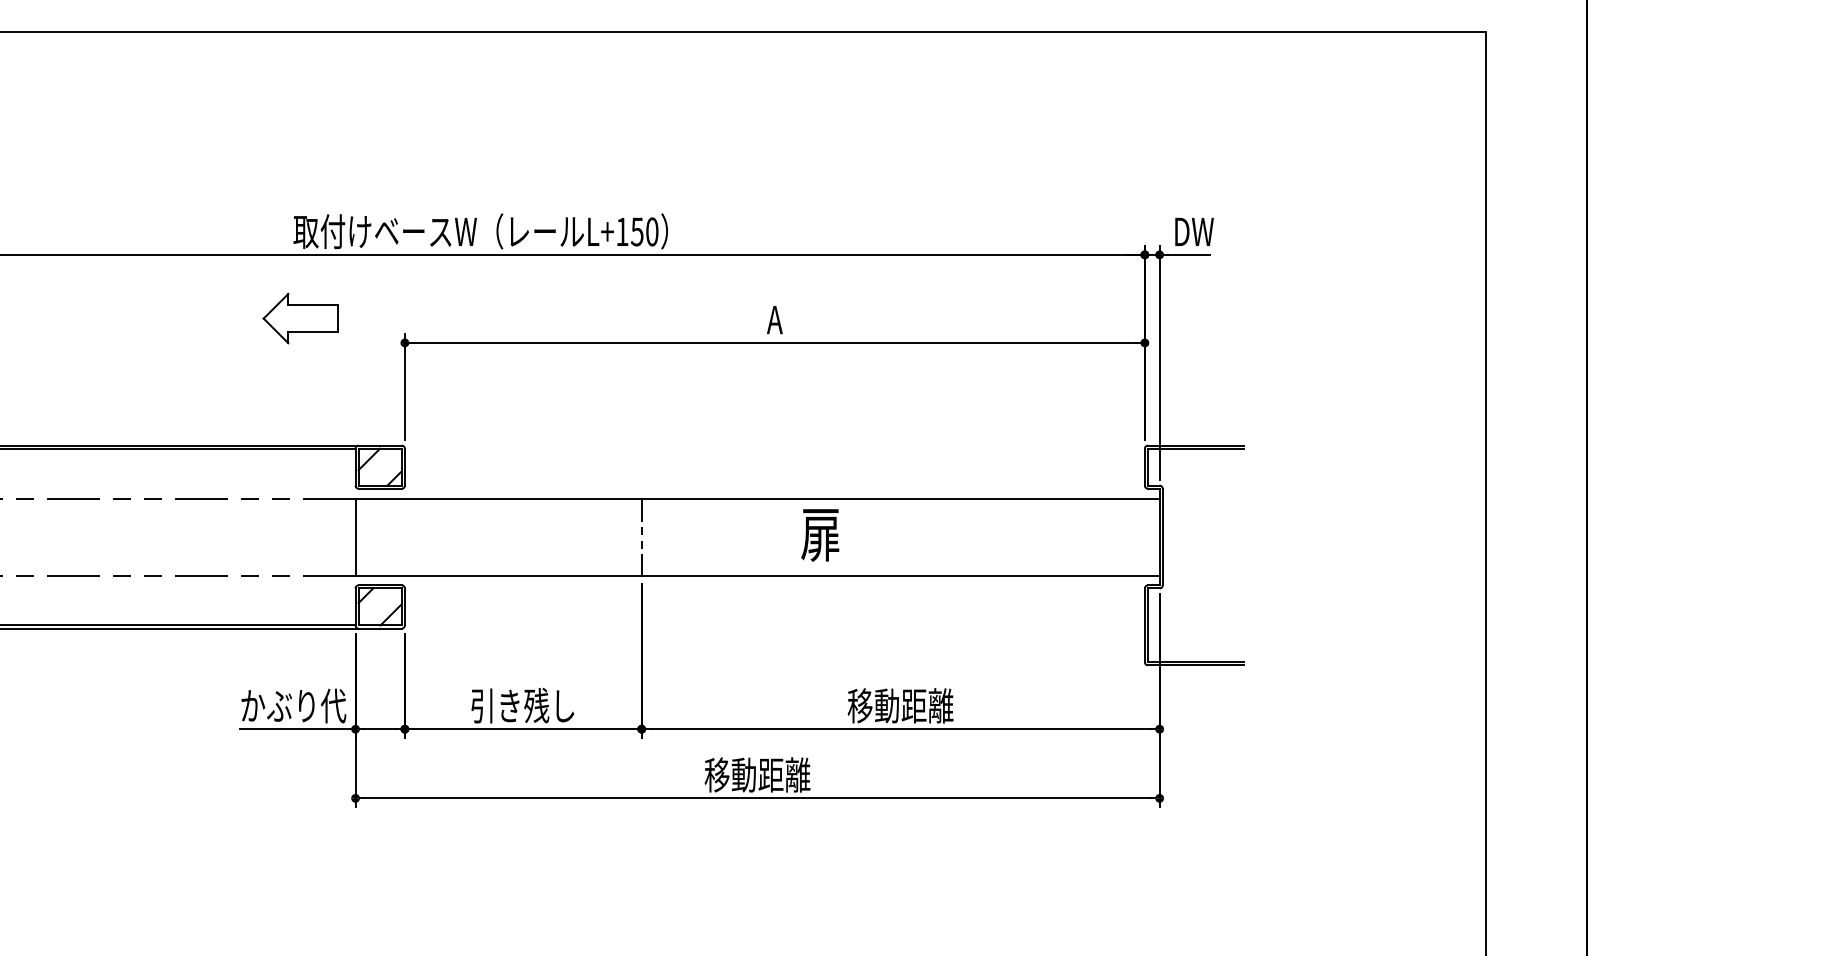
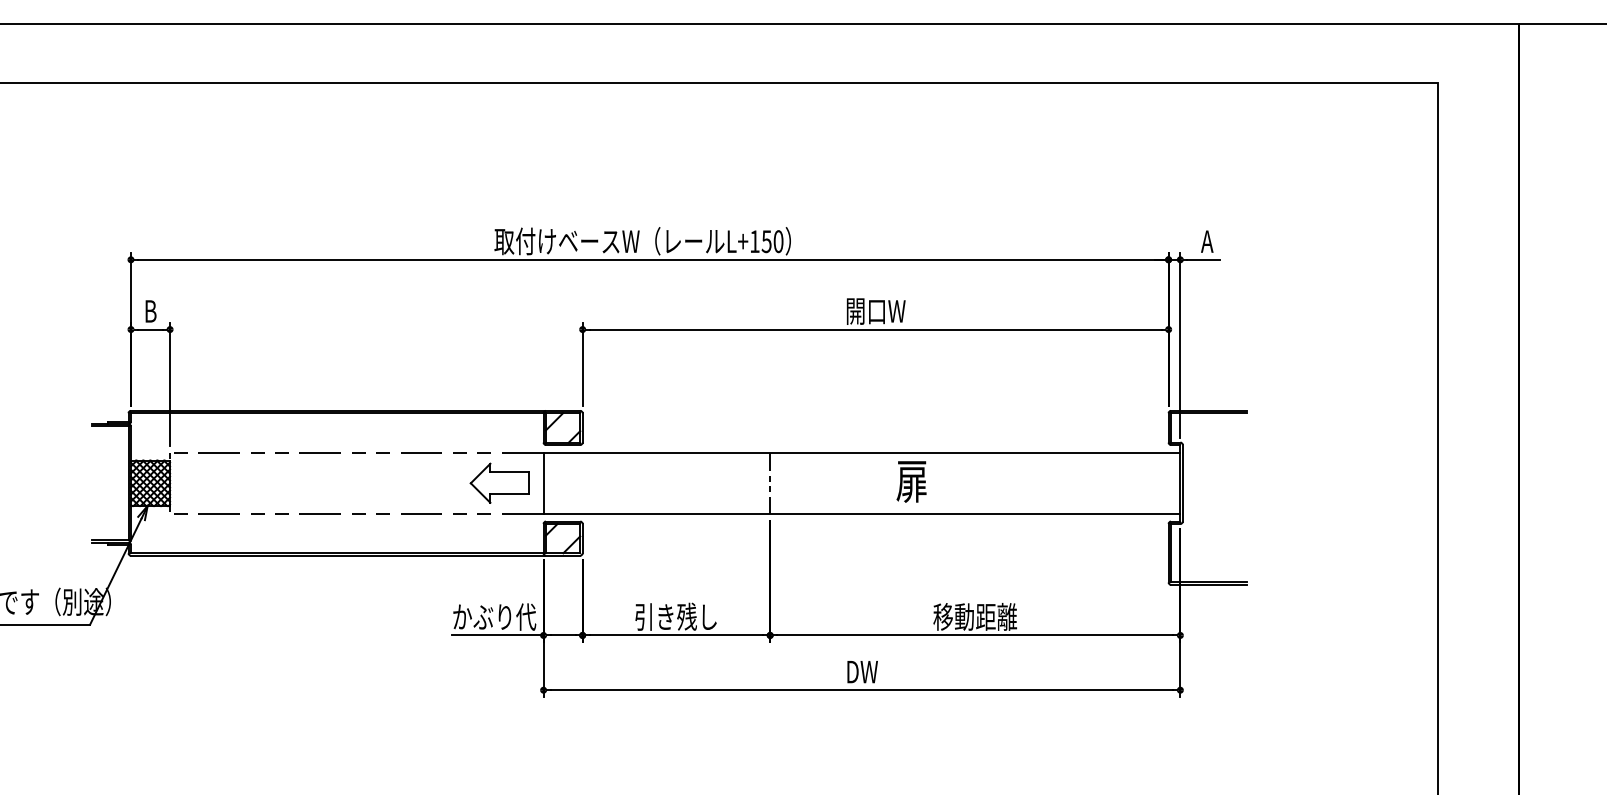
text: (1193, 231) -> (1207, 241), DW -> A
part: (299, 317) -> (499, 482), moved
text: (774, 320) -> (875, 311), A -> 開口W
text: (757, 774) -> (861, 671), 移動距離 -> DW

